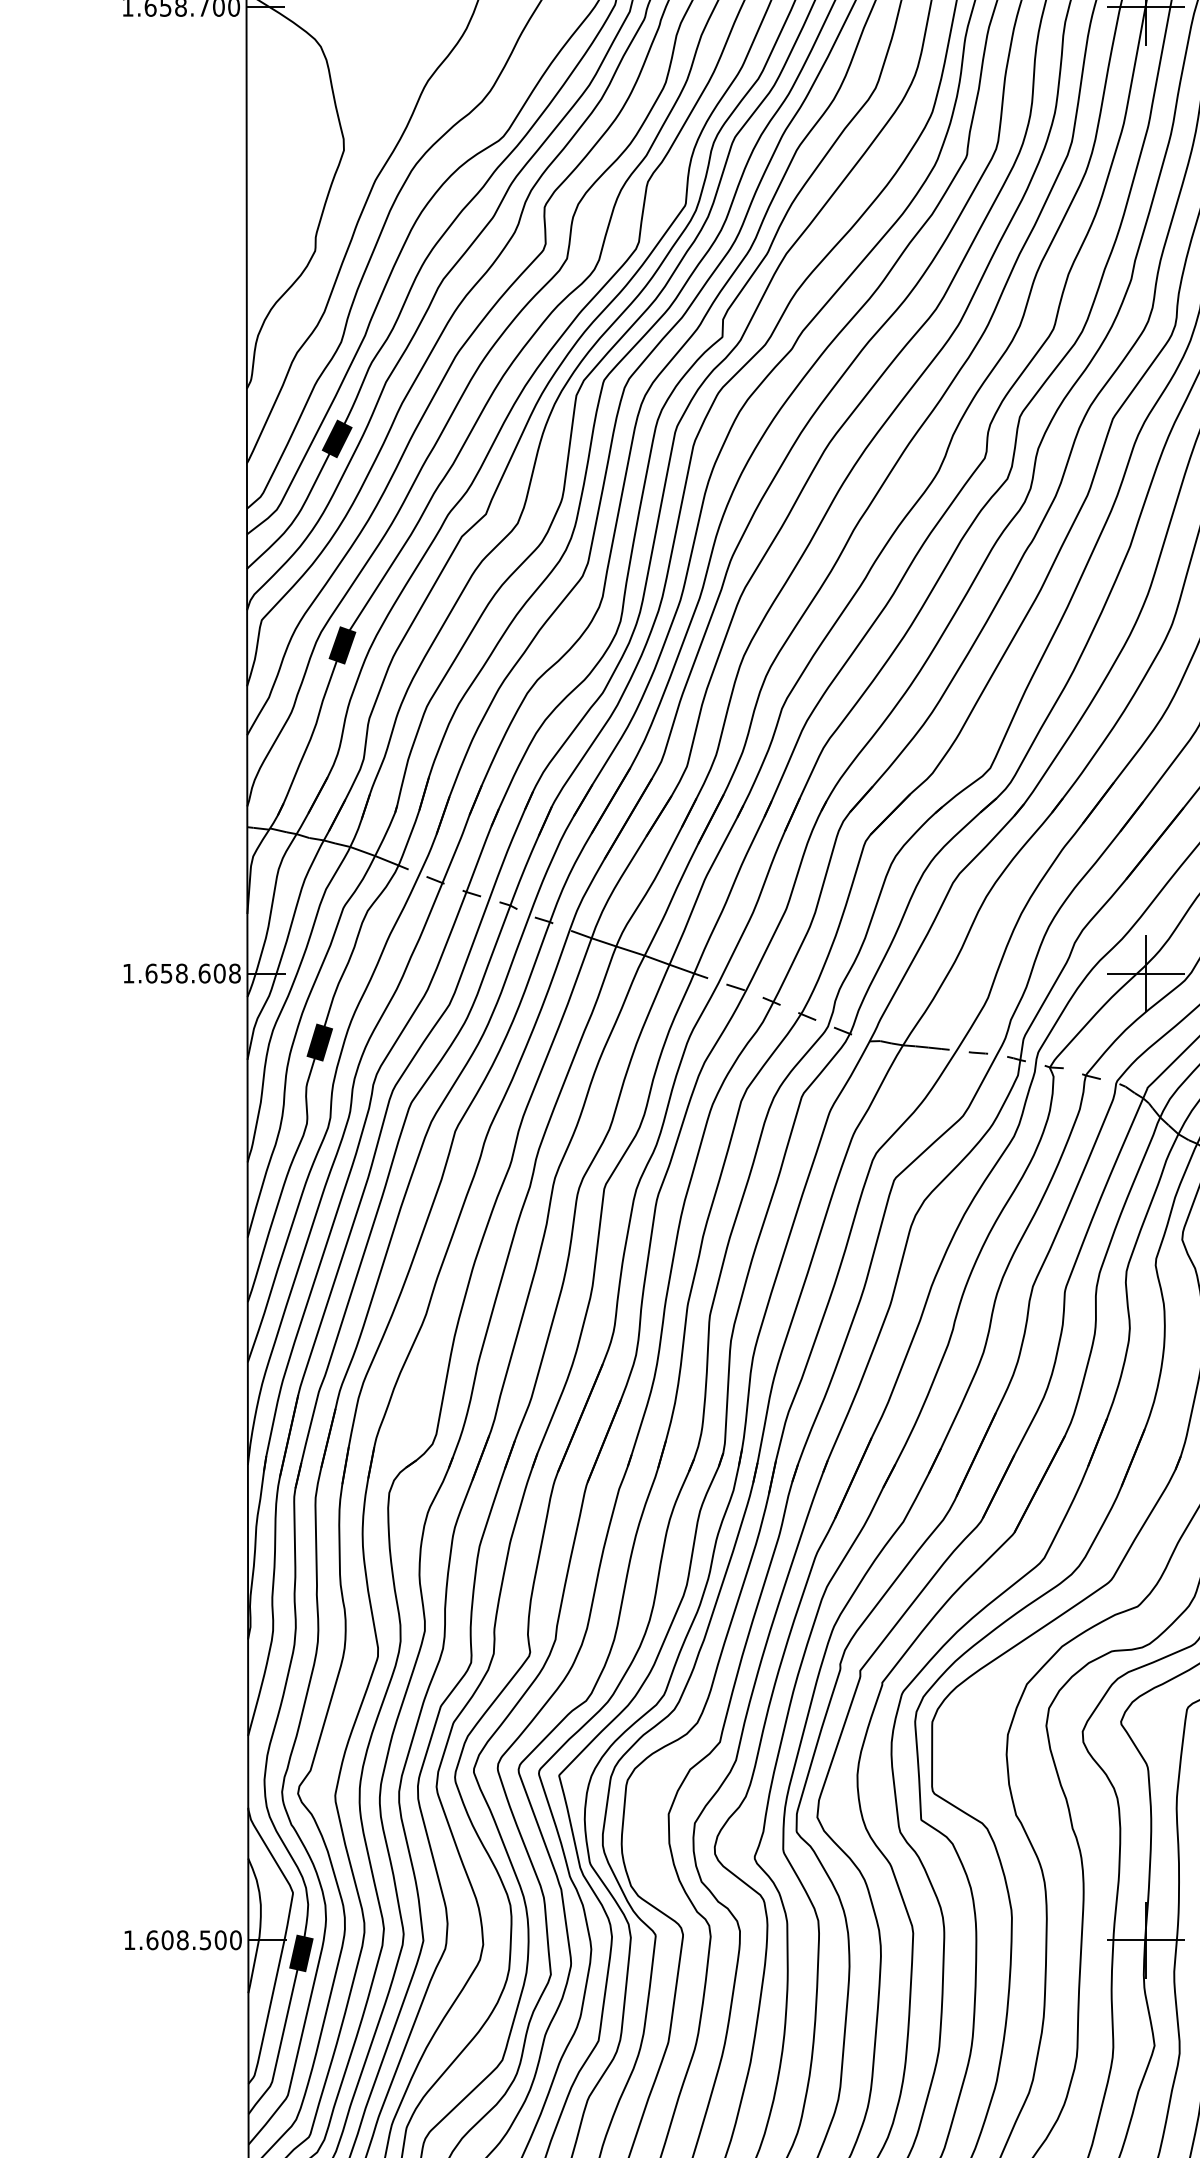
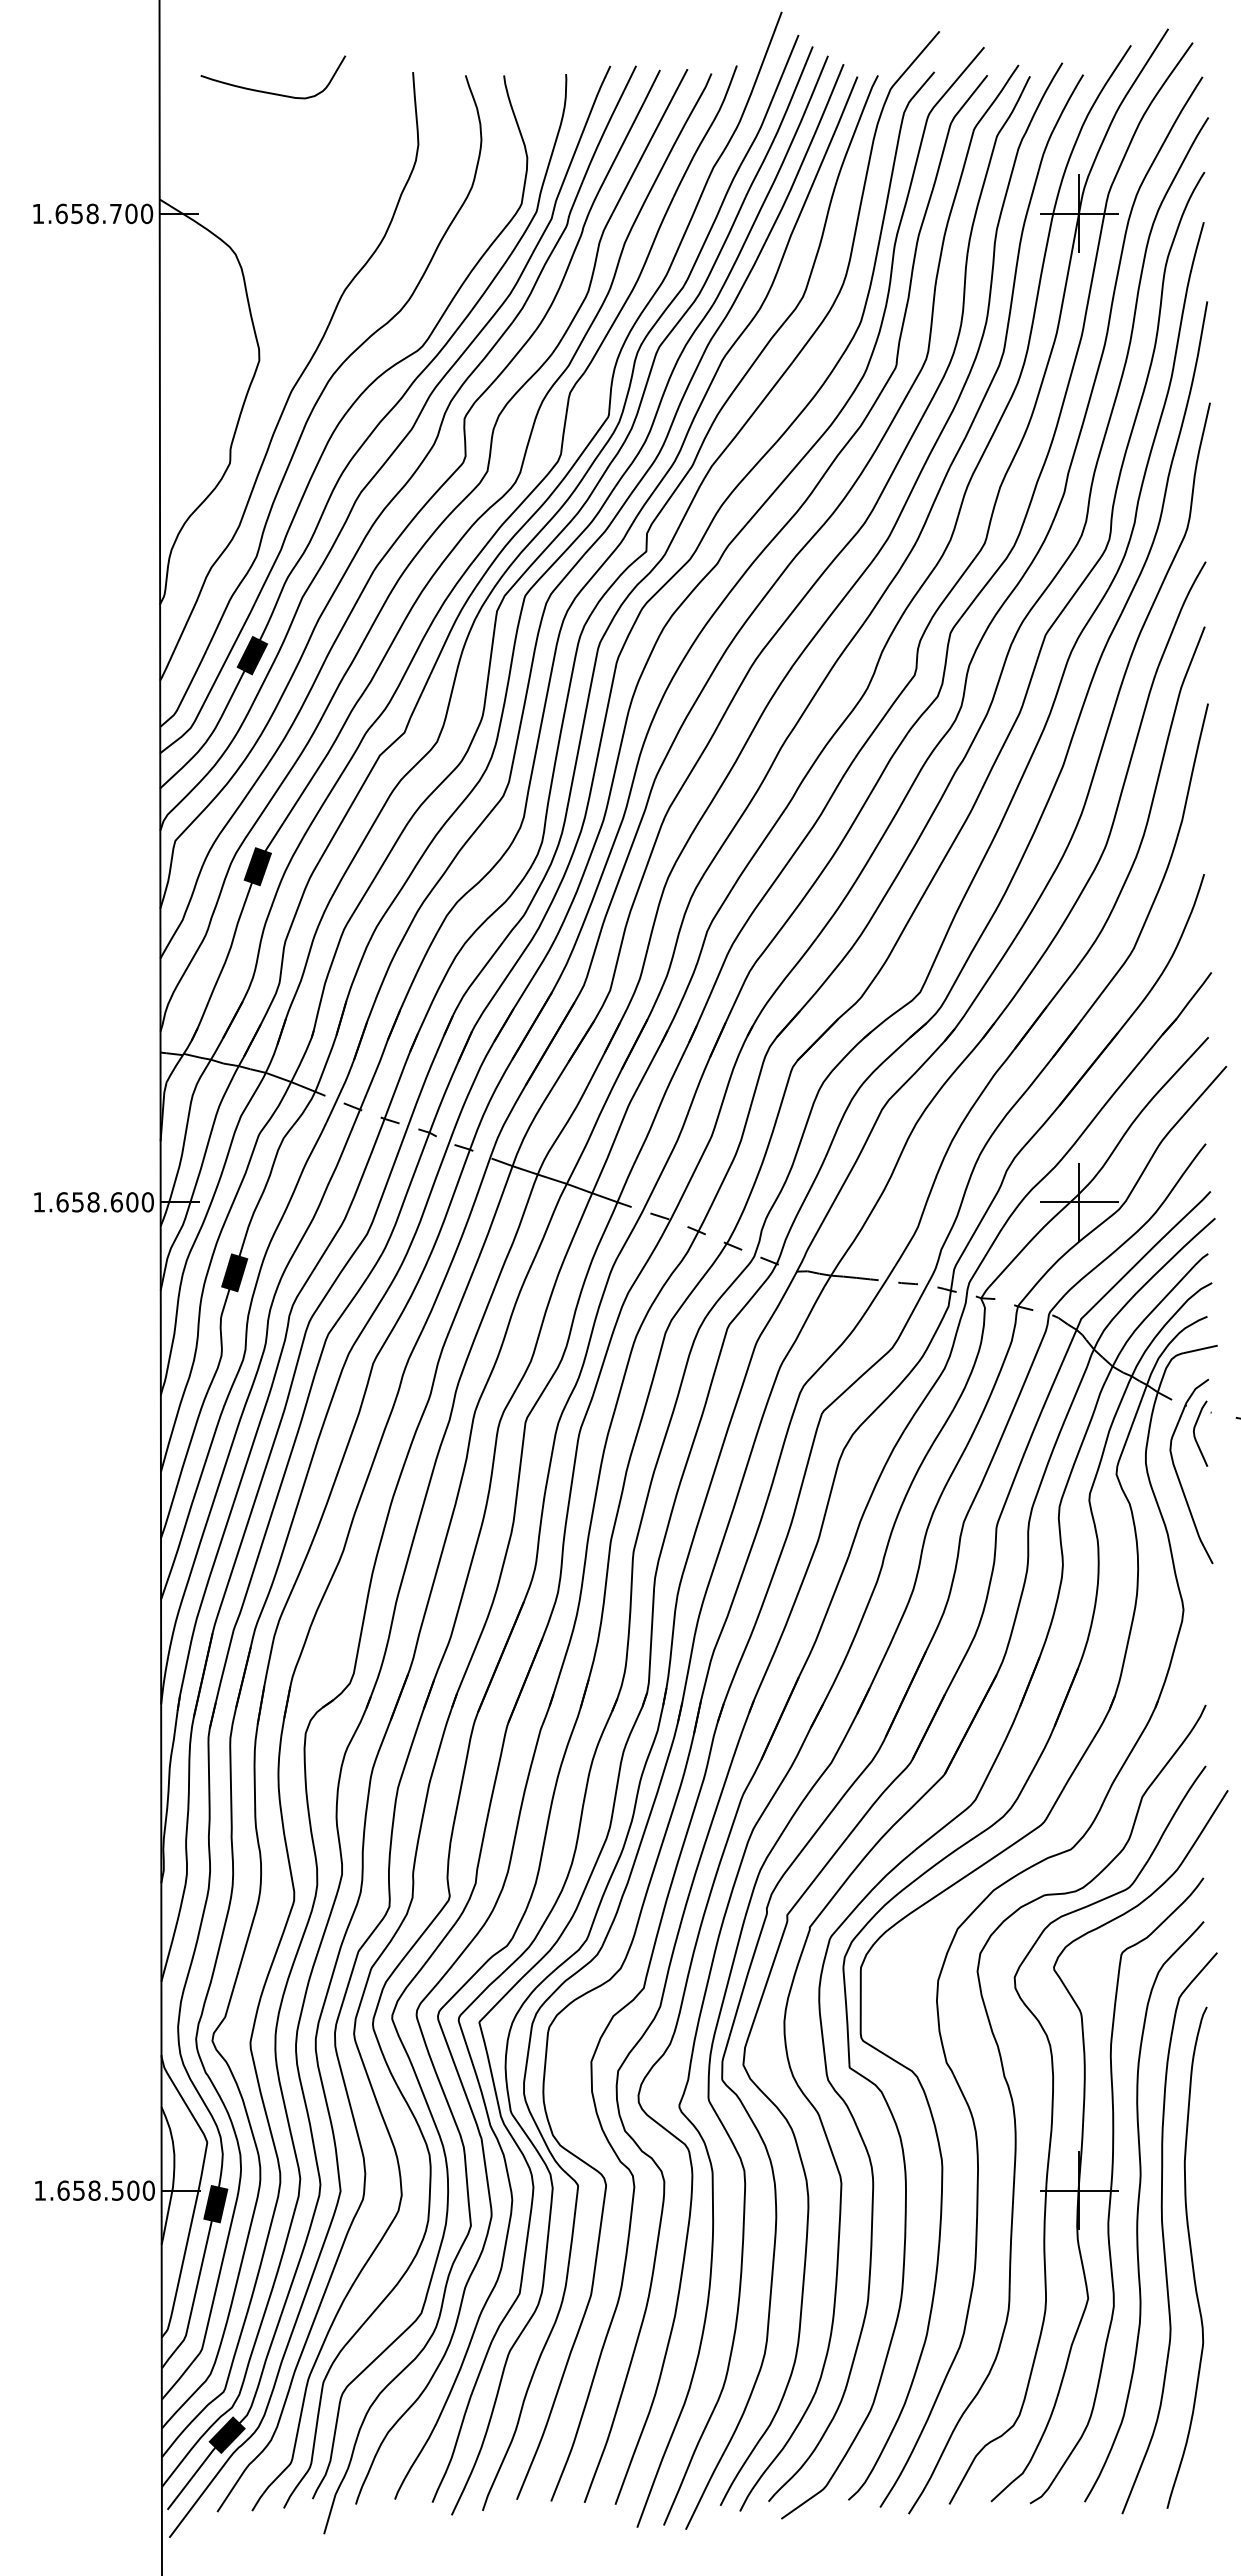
text: (234, 973) -> (147, 1202), 1.658.608 -> 1.658.600
text: (168, 1940) -> (79, 2190), 1.608.500 -> 1.658.500

